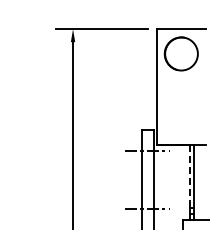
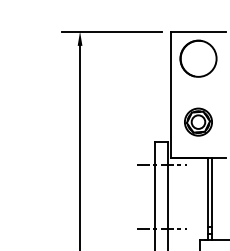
part: (181, 111) -> (198, 121), added
line: (189, 176) -> (207, 192), dashed -> solid

